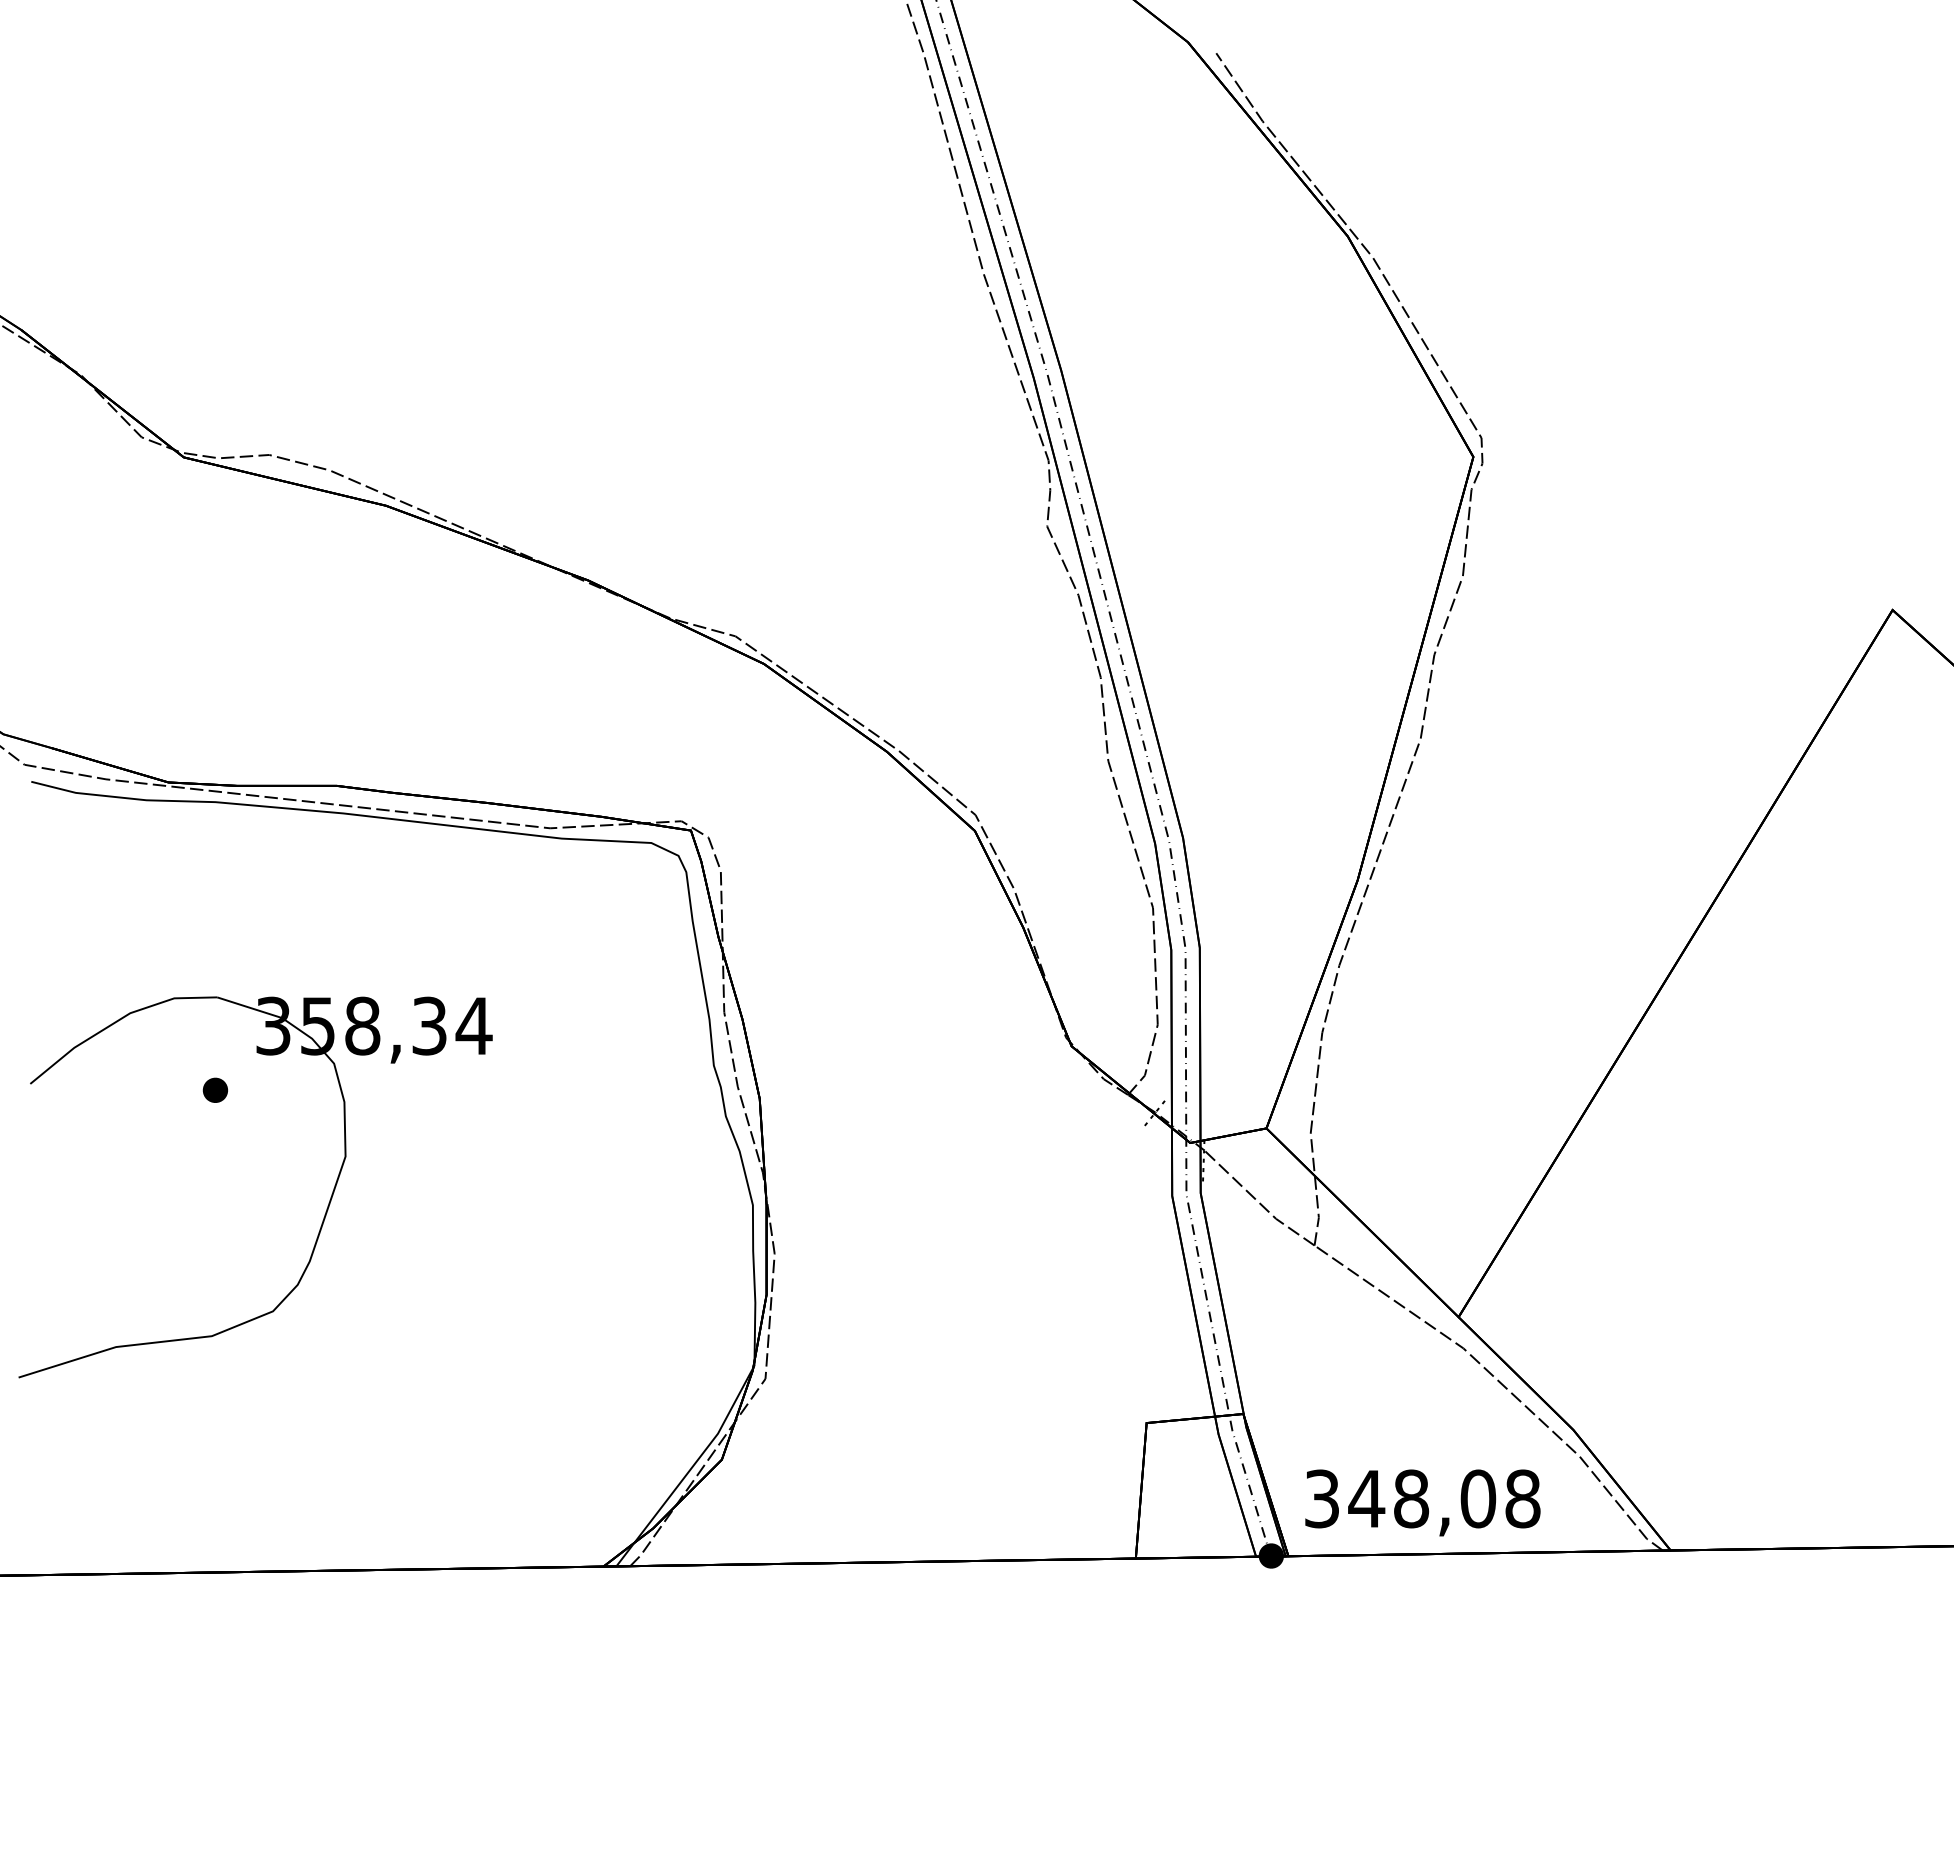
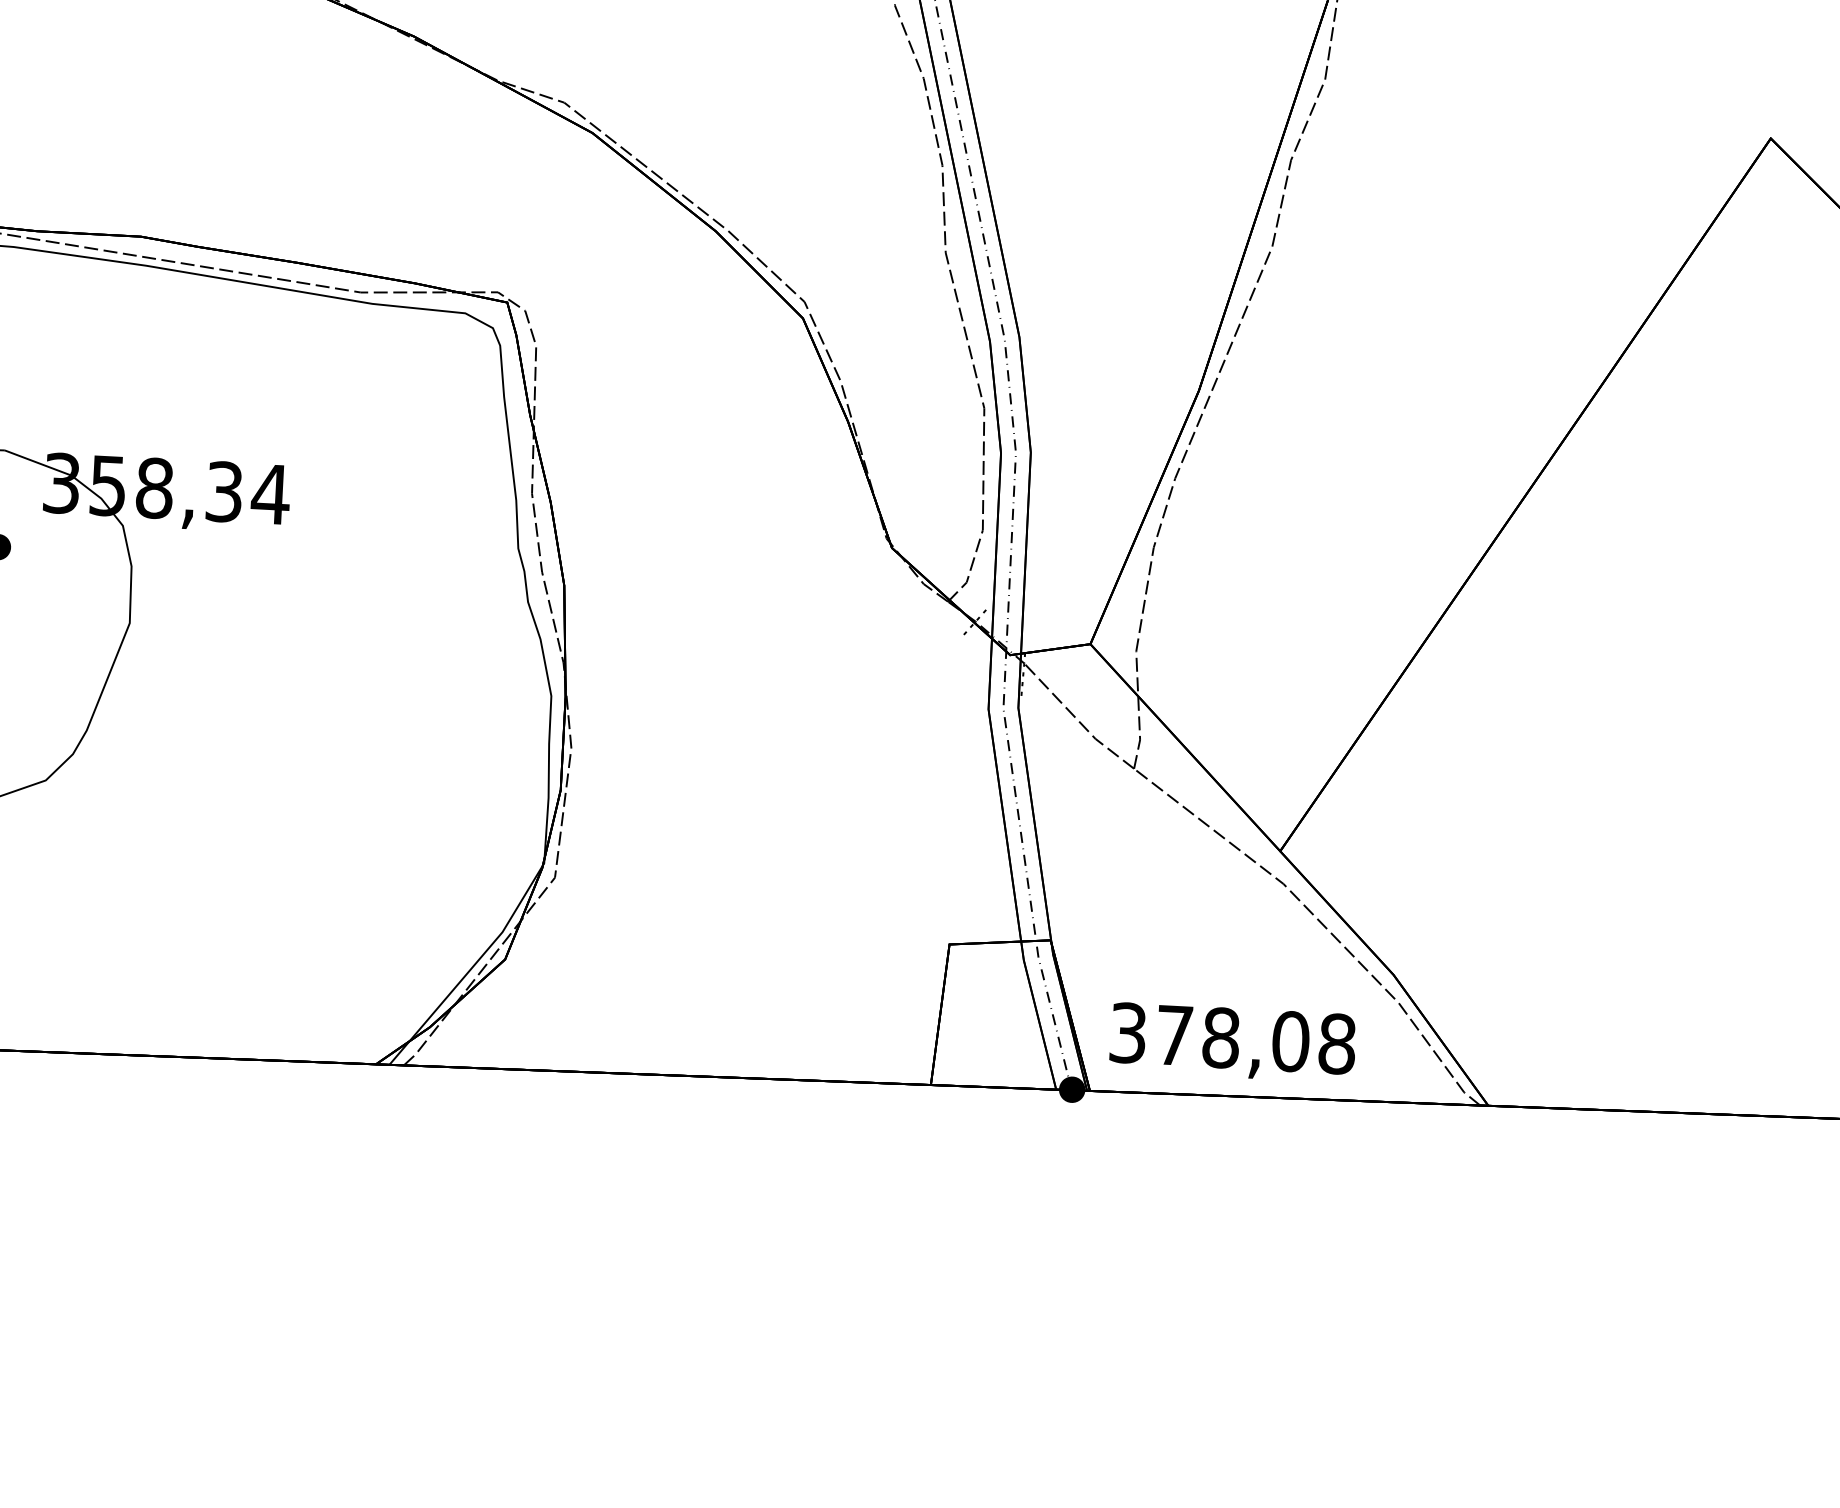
text: (1366, 1498) -> (1174, 1035), 348,08 -> 378,08

